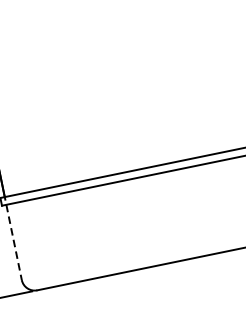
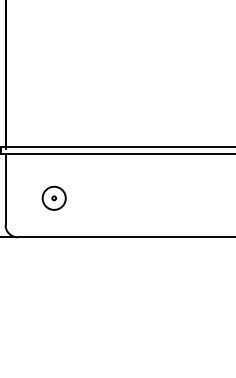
part: (66, 240) -> (53, 197), added
line: (13, 242) -> (5, 189), dashed -> solid

